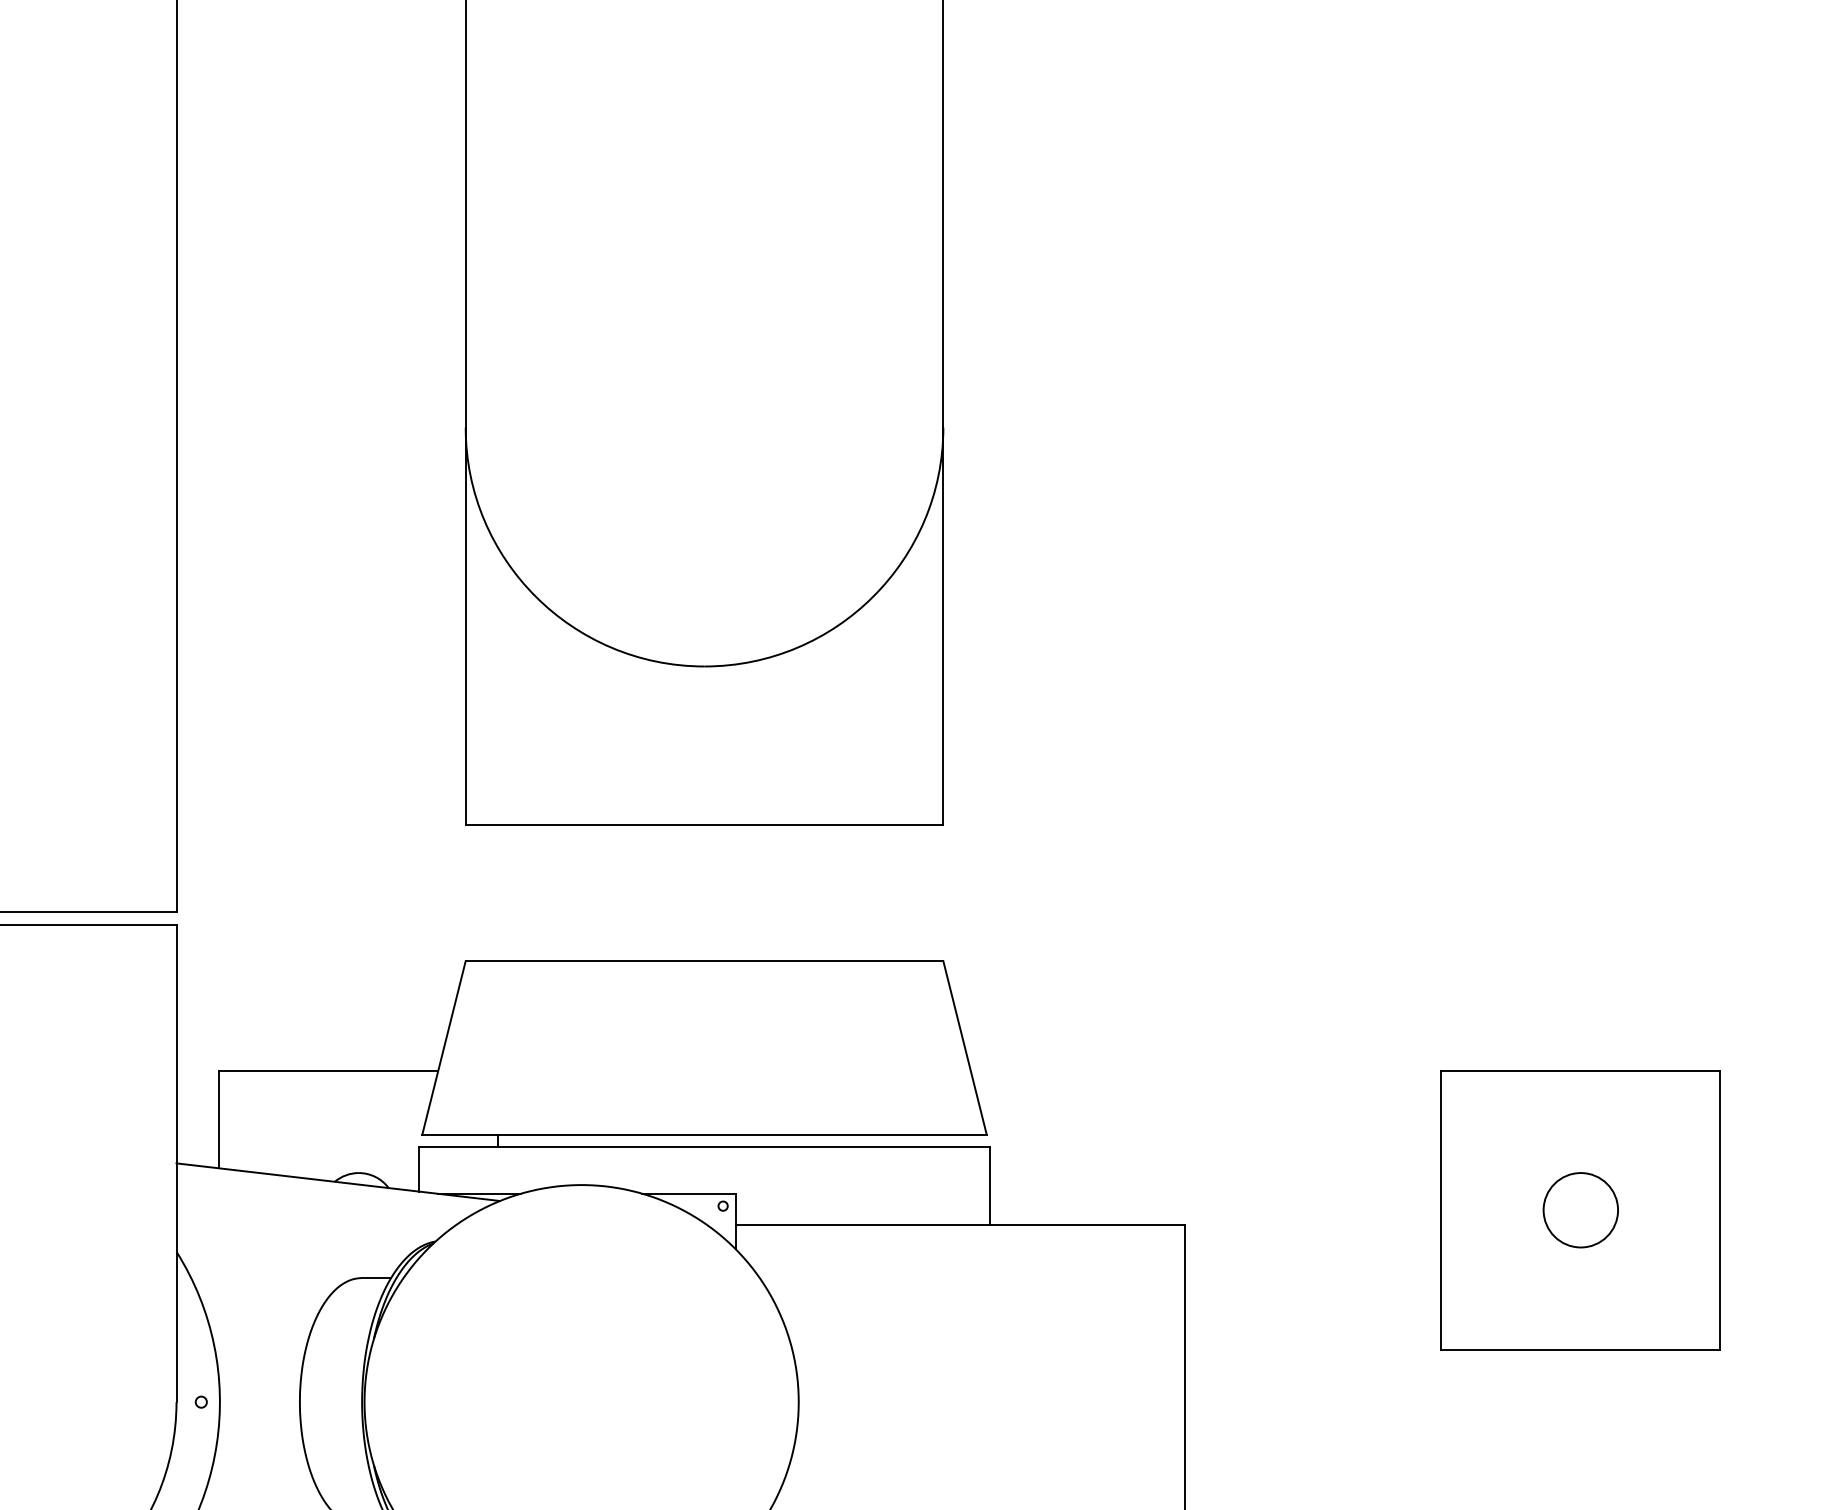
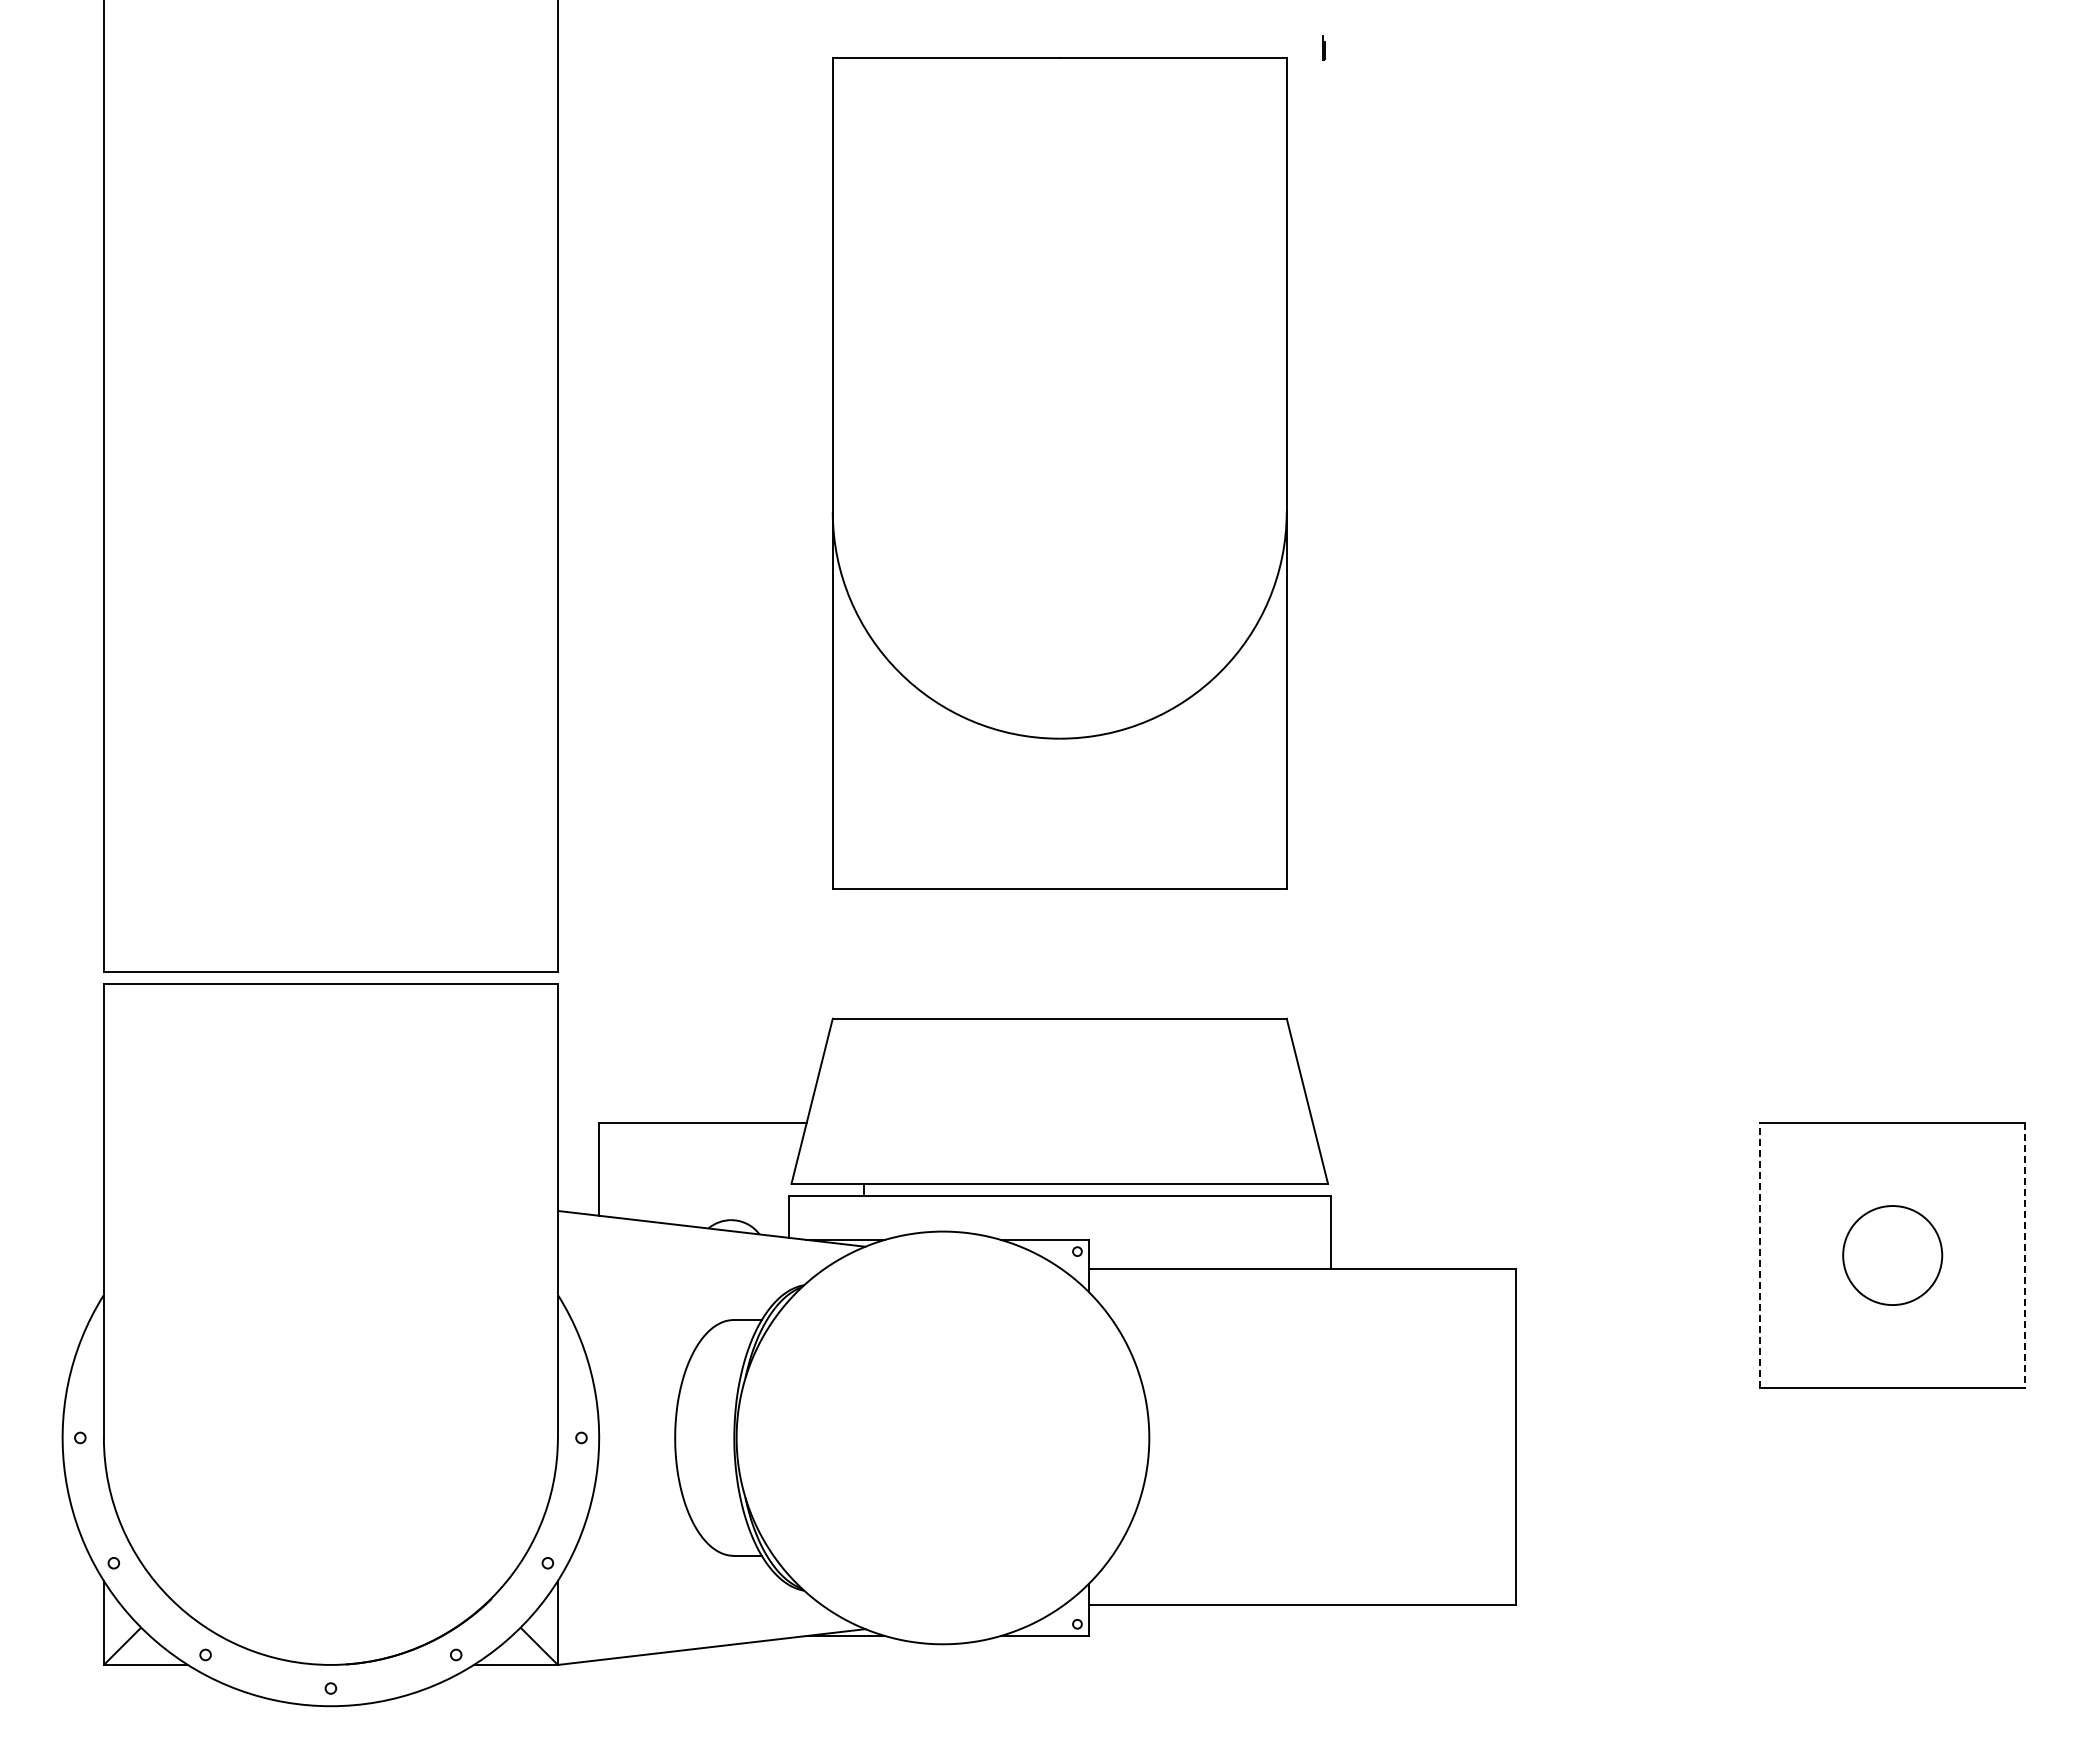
line: (1441, 1210) -> (1760, 1255), solid -> dashed
circle: (1580, 1210) -> (1892, 1255), size x1.4
line: (1720, 1210) -> (2025, 1255), solid -> dashed

